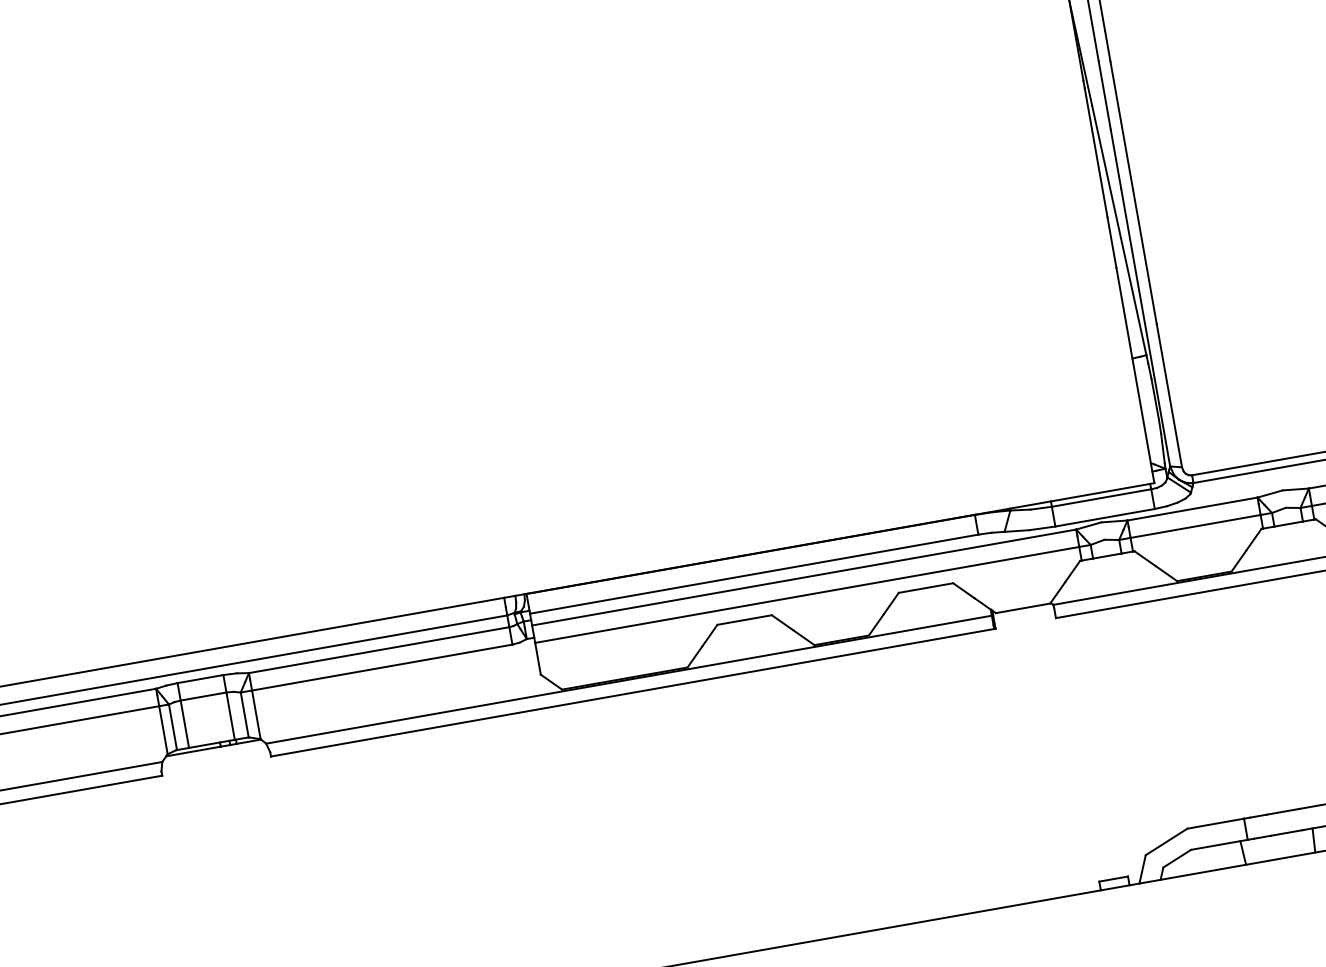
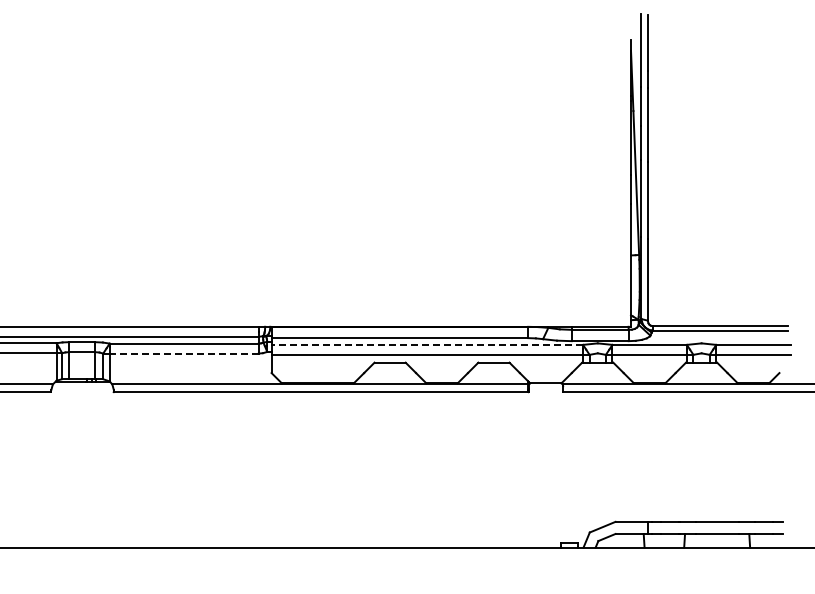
line: (804, 576) -> (427, 344), solid -> dashed
line: (382, 667) -> (184, 353), solid -> dashed

